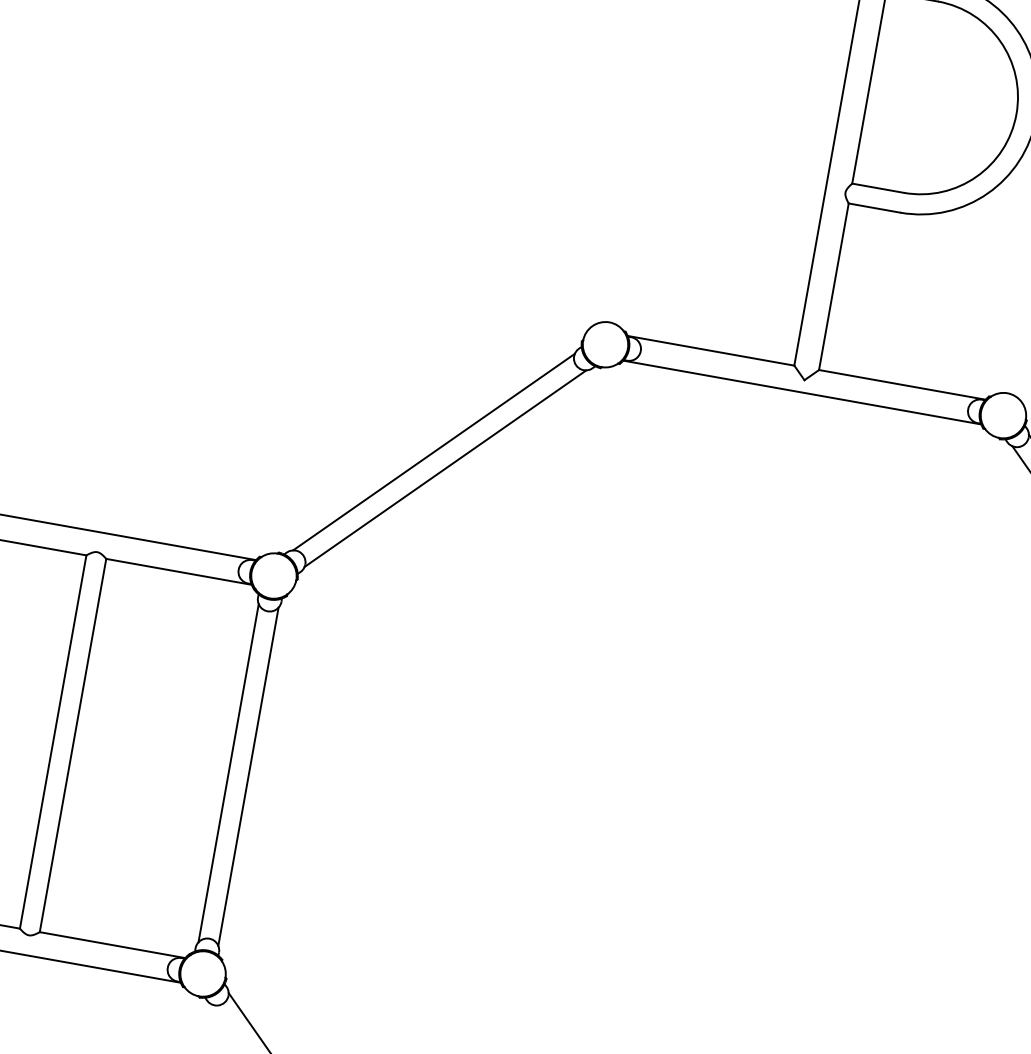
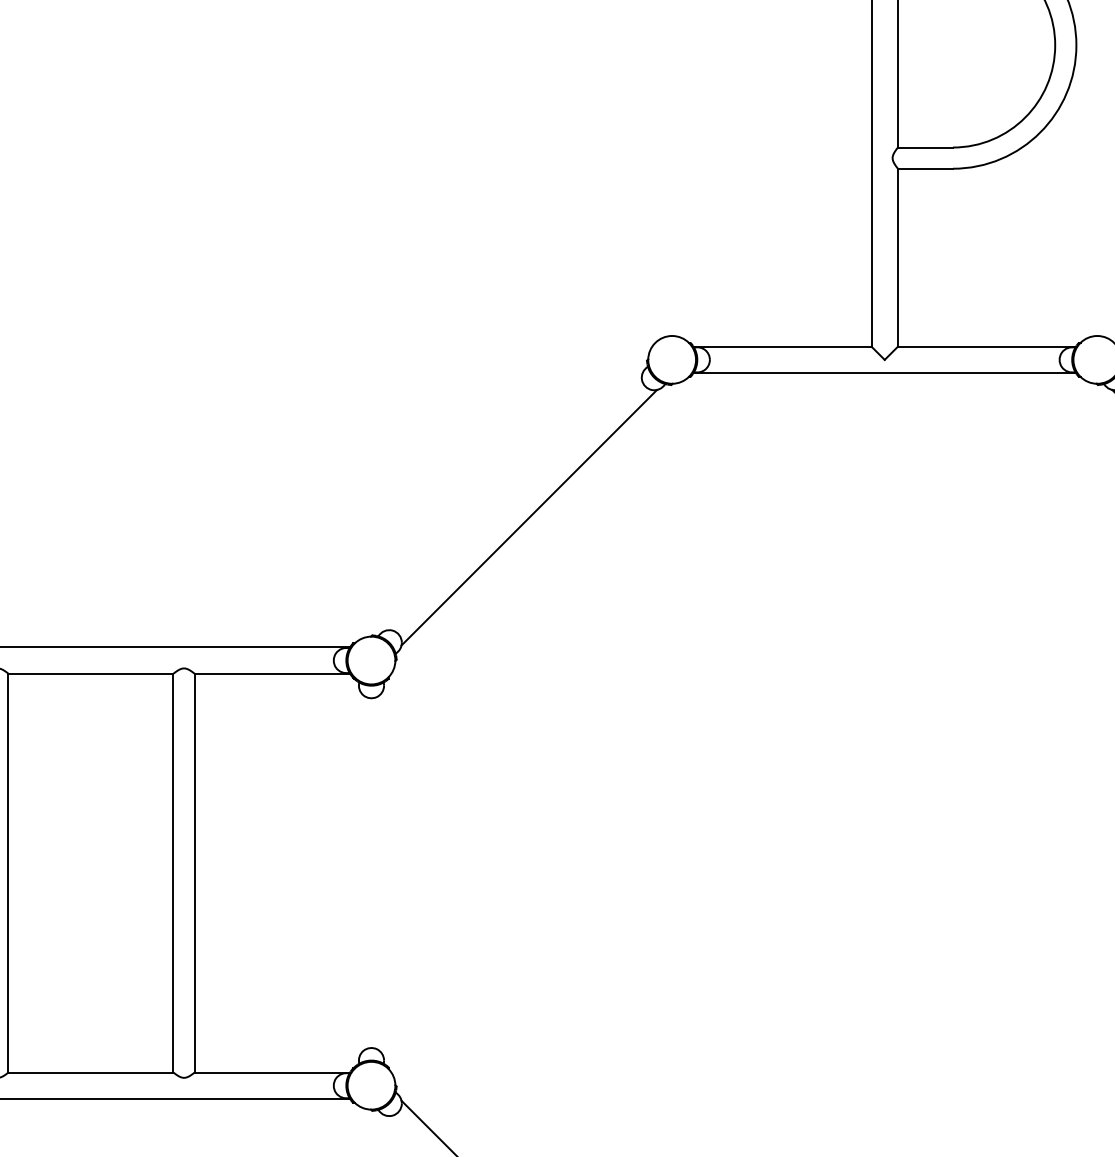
line: (434, 451) -> (514, 502), removed
line: (228, 772) -> (360, 872), removed
line: (248, 776) -> (382, 872), removed

